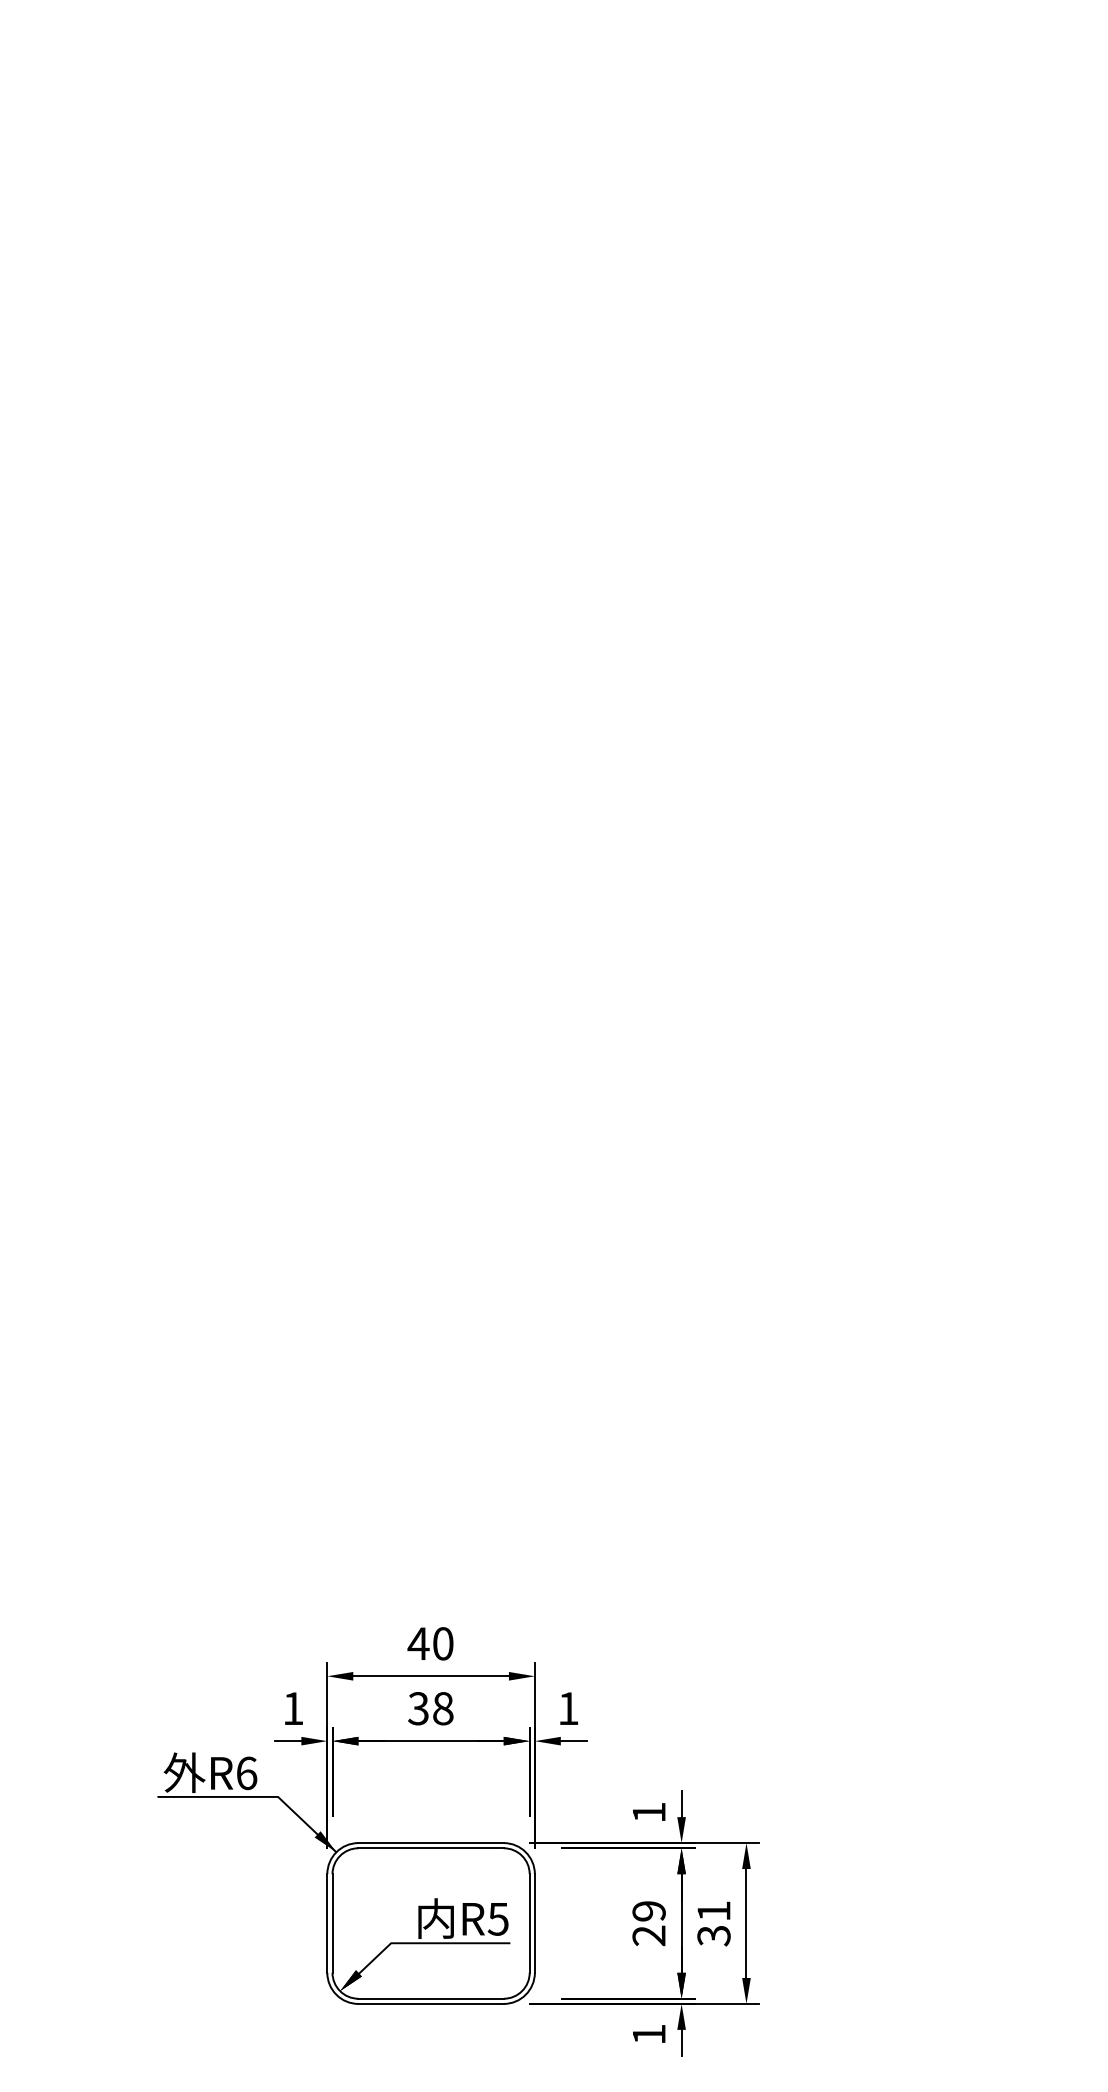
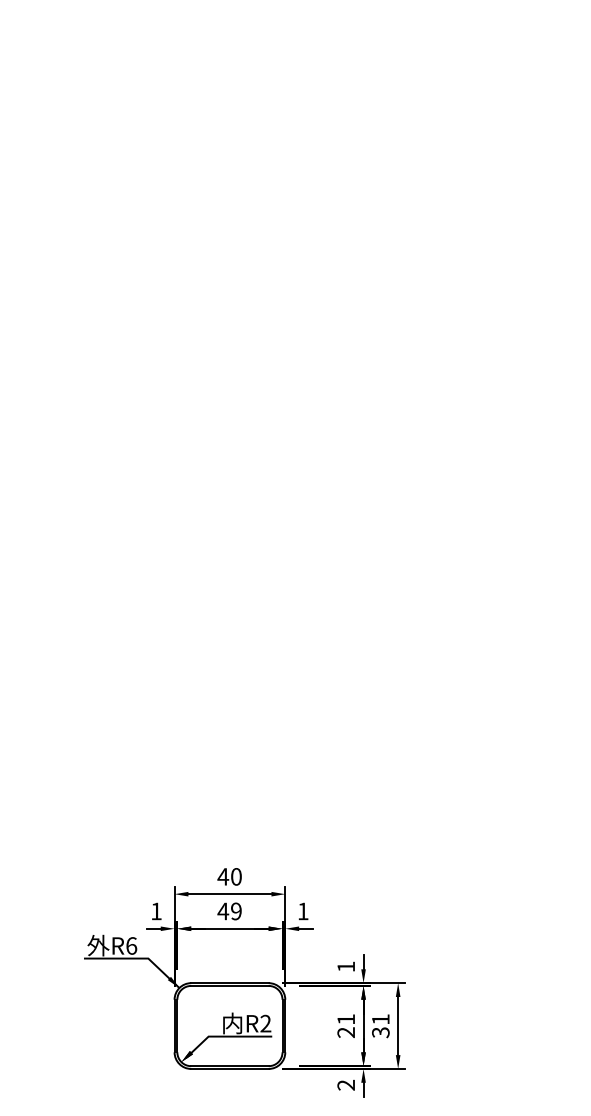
text: (430, 1708) -> (229, 911), 38 -> 49
text: (649, 1911) -> (346, 1019), 29 -> 21
text: (497, 1918) -> (265, 1023), R5 -> R2
text: (647, 2033) -> (345, 1084), 1 -> 2

